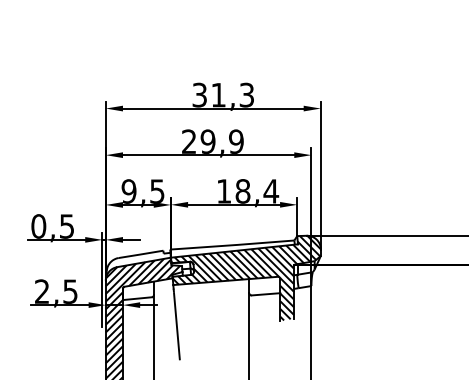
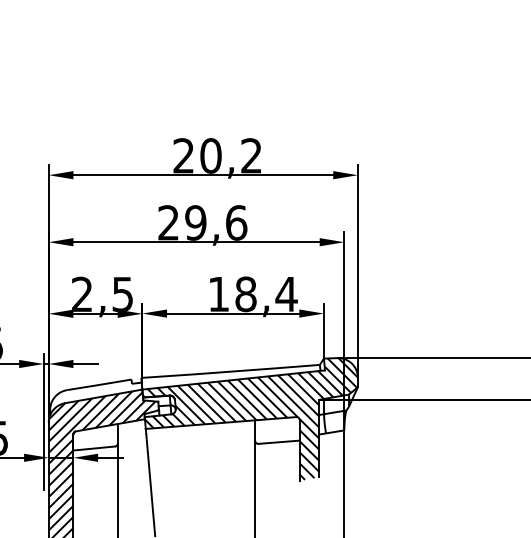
text: (222, 94) -> (216, 154), 31,3 -> 20,2
text: (236, 141) -> (236, 222), 29,9 -> 29,6
text: (128, 191) -> (81, 294), 9,5 -> 2,5

